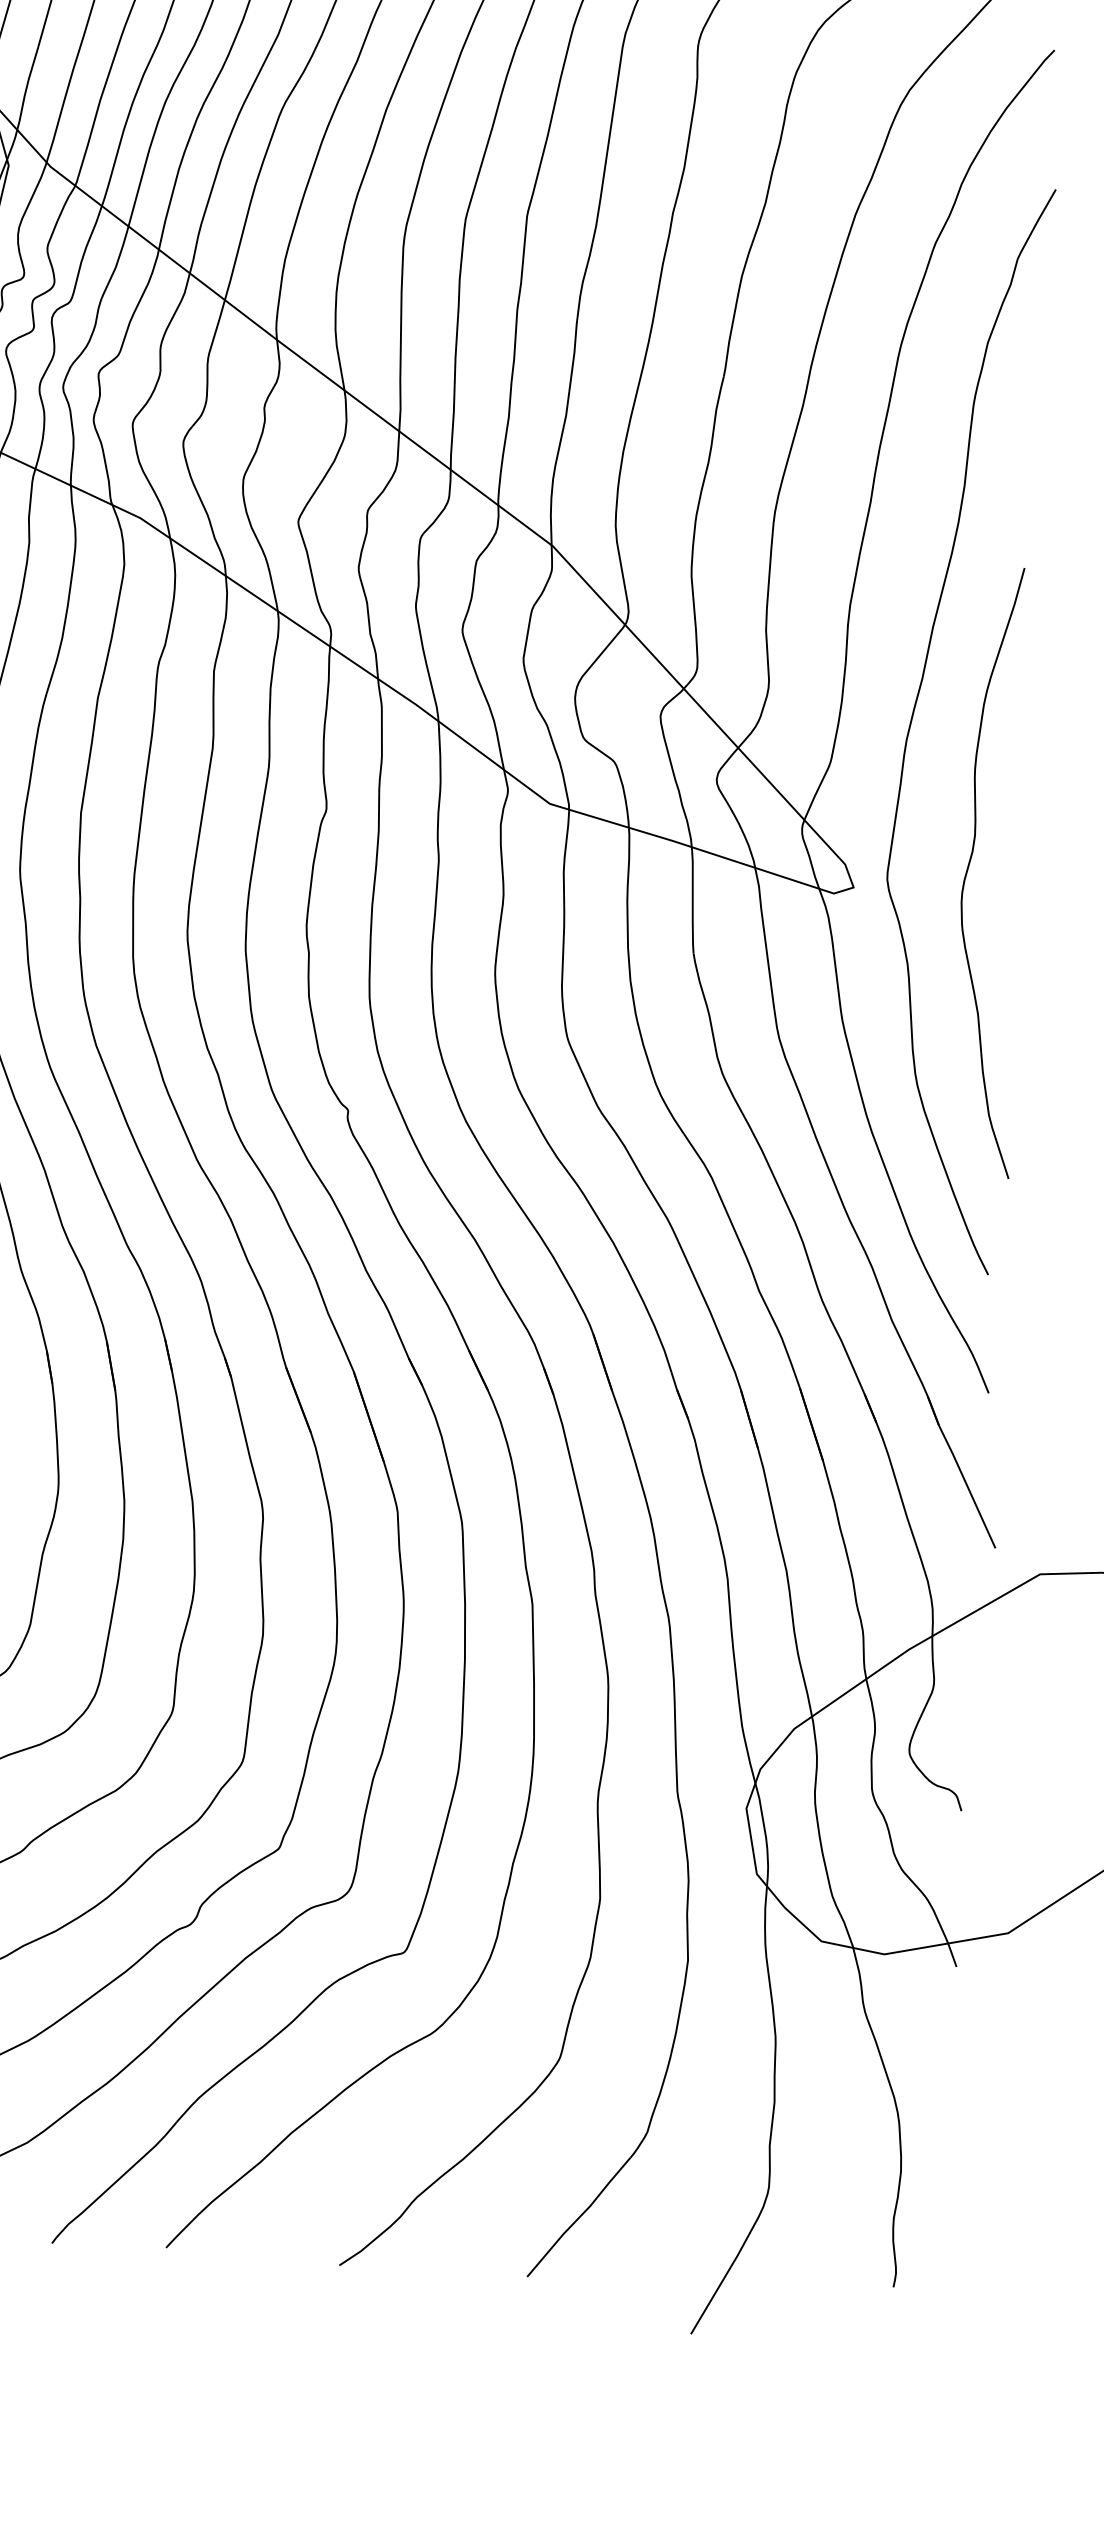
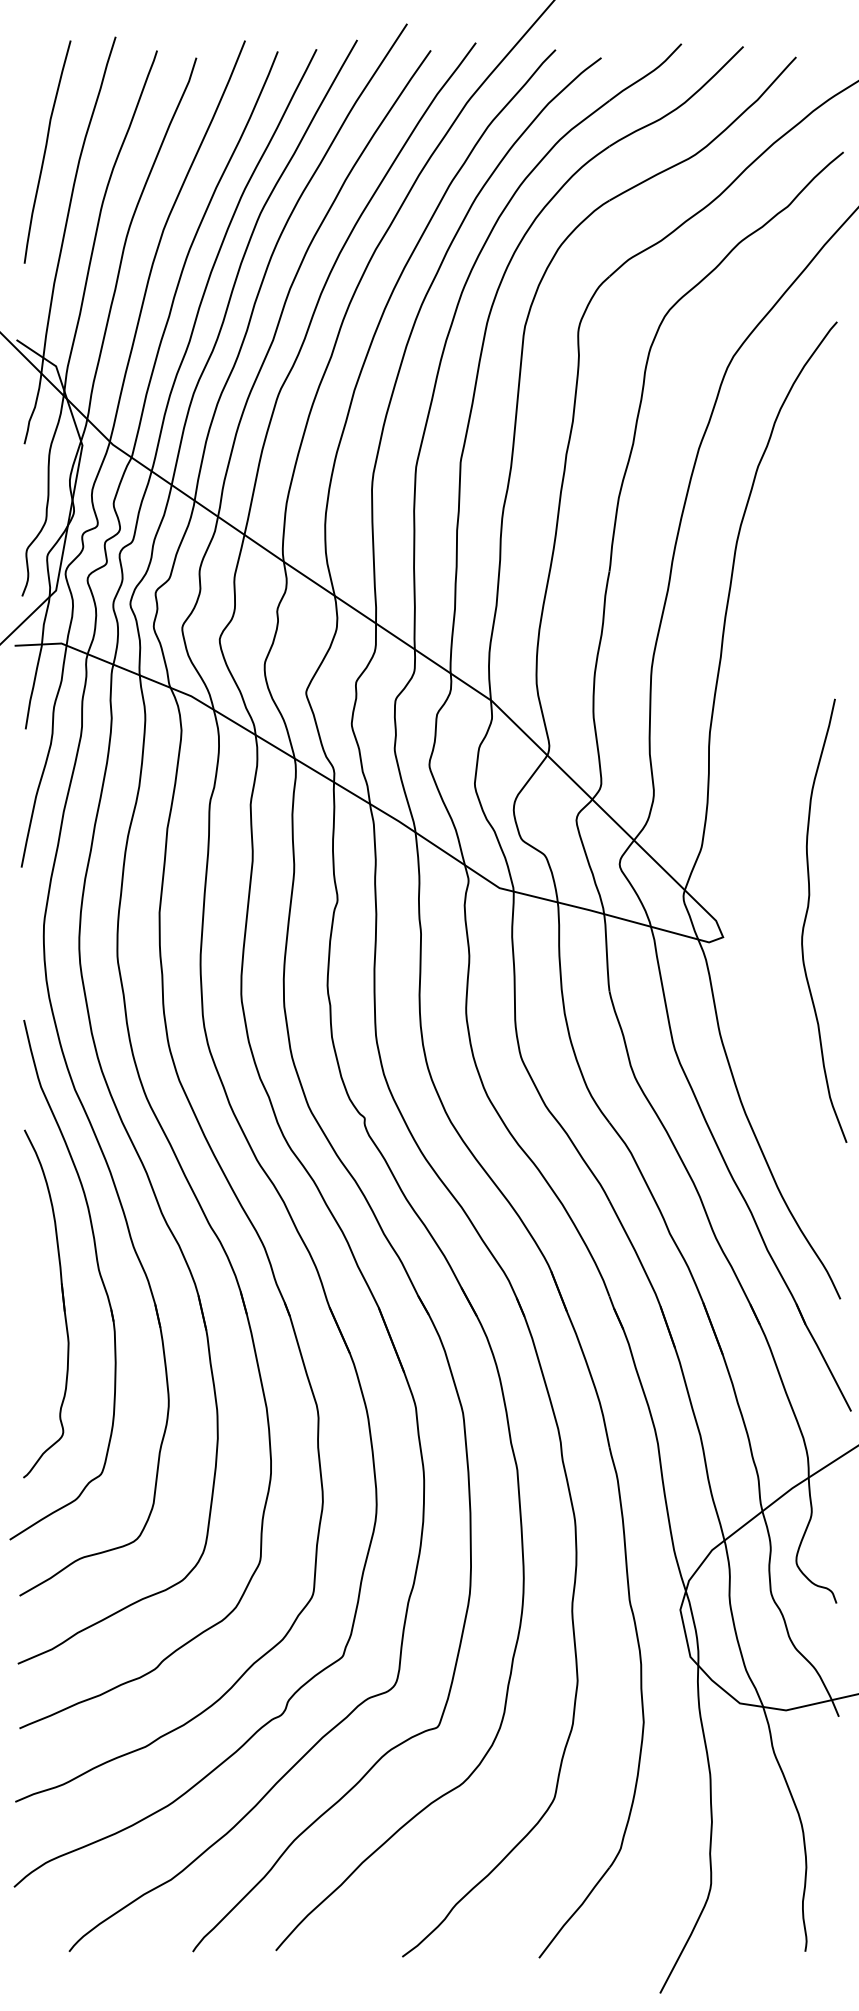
curve: (914, 717) -> (760, 811), removed

